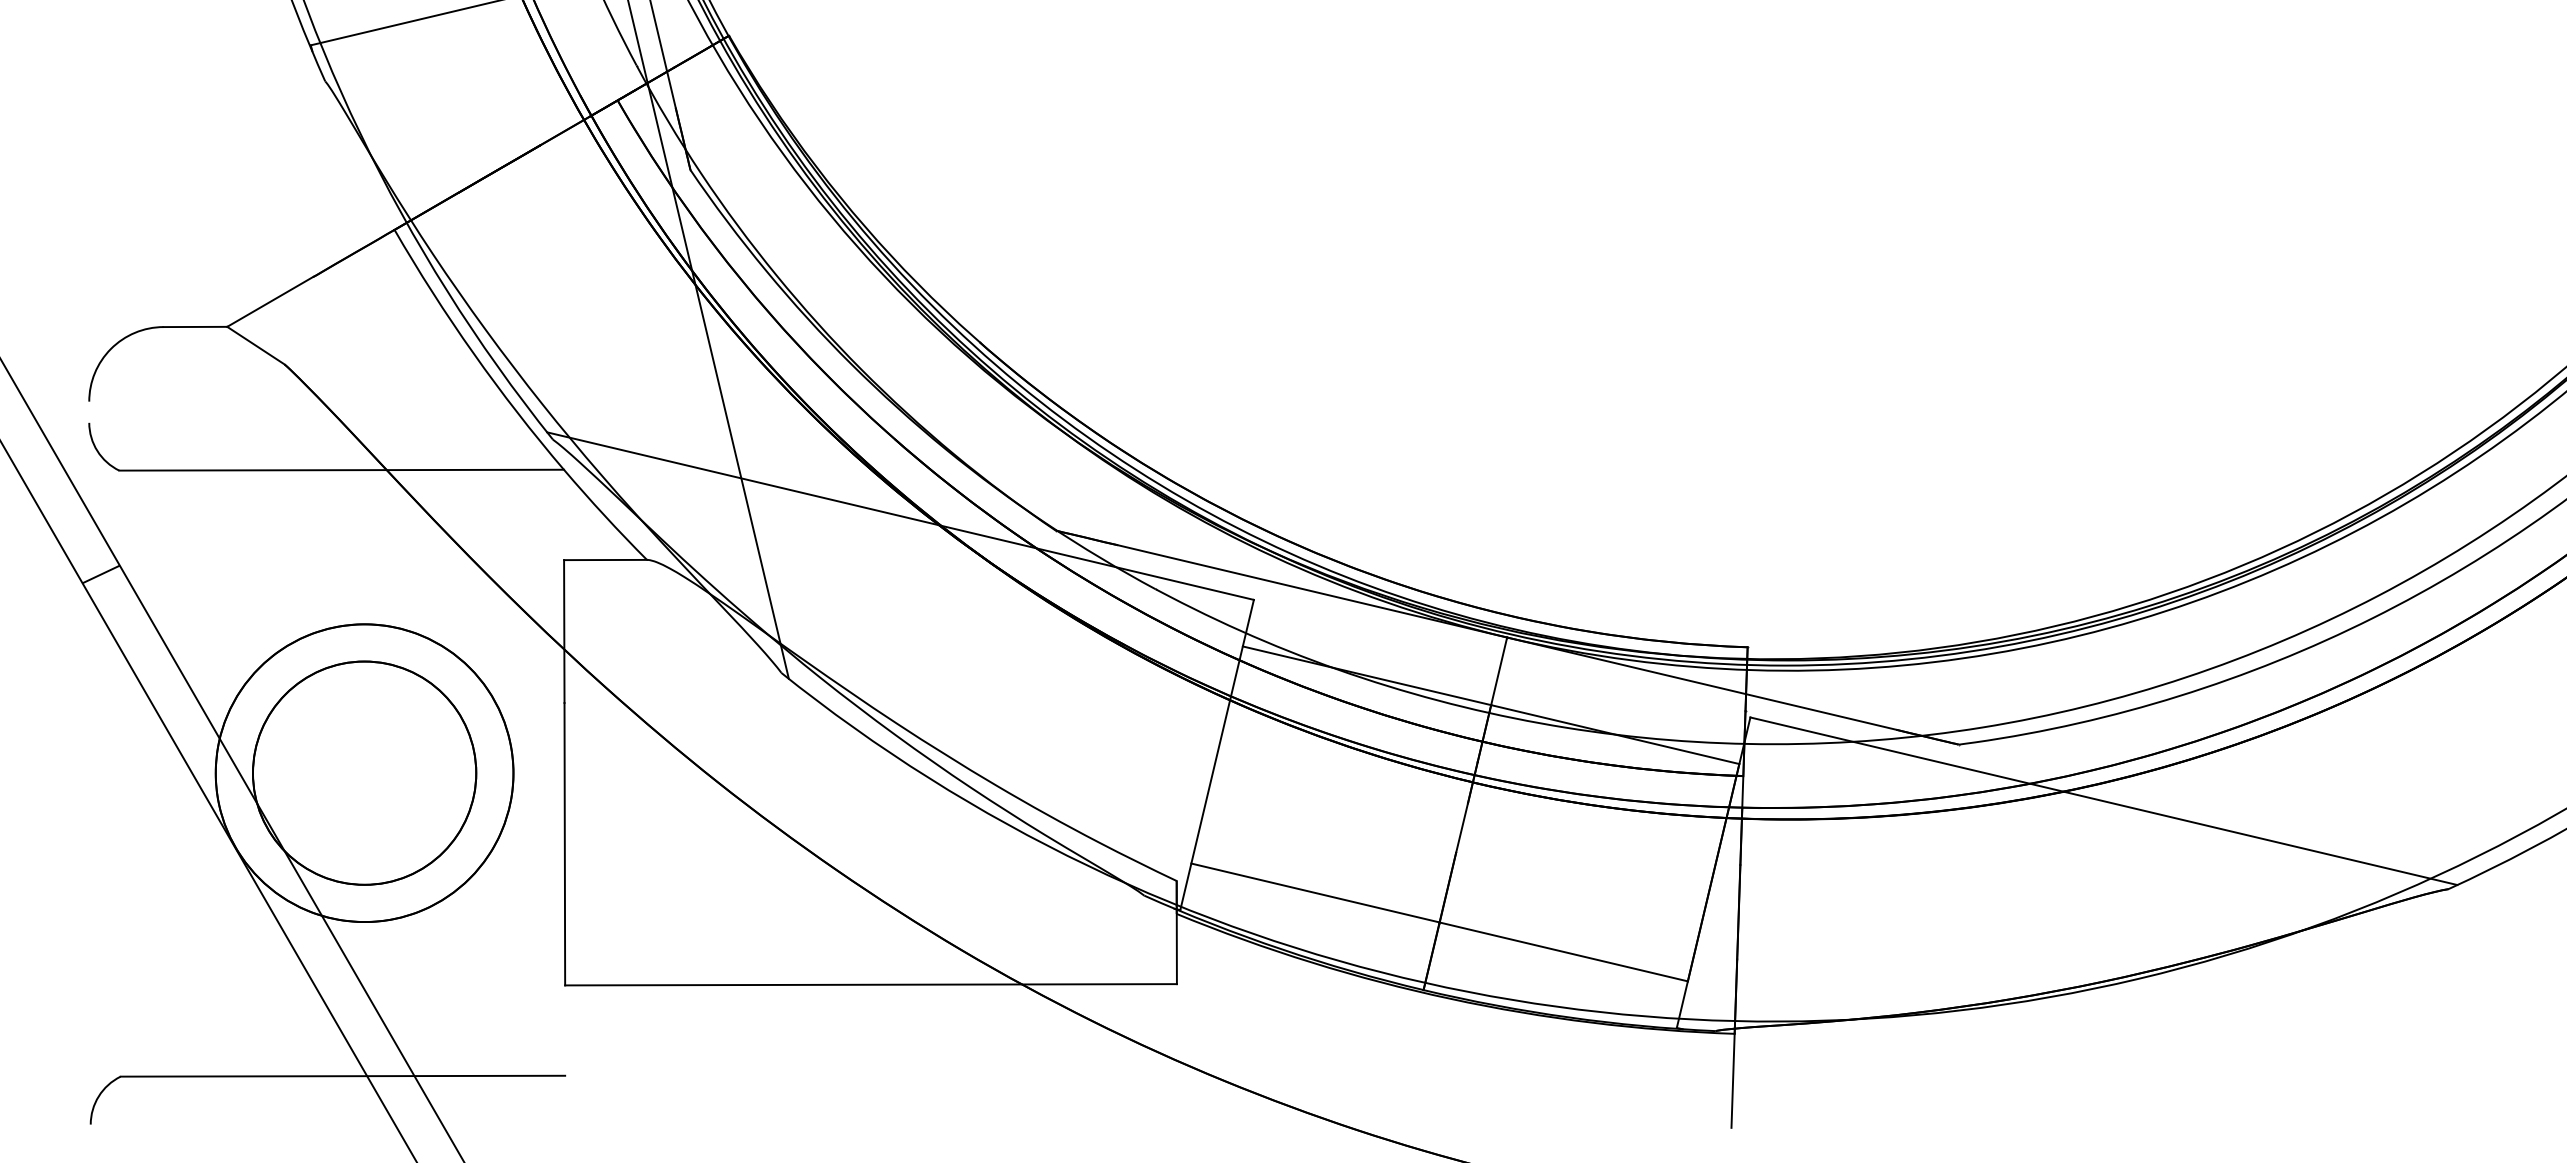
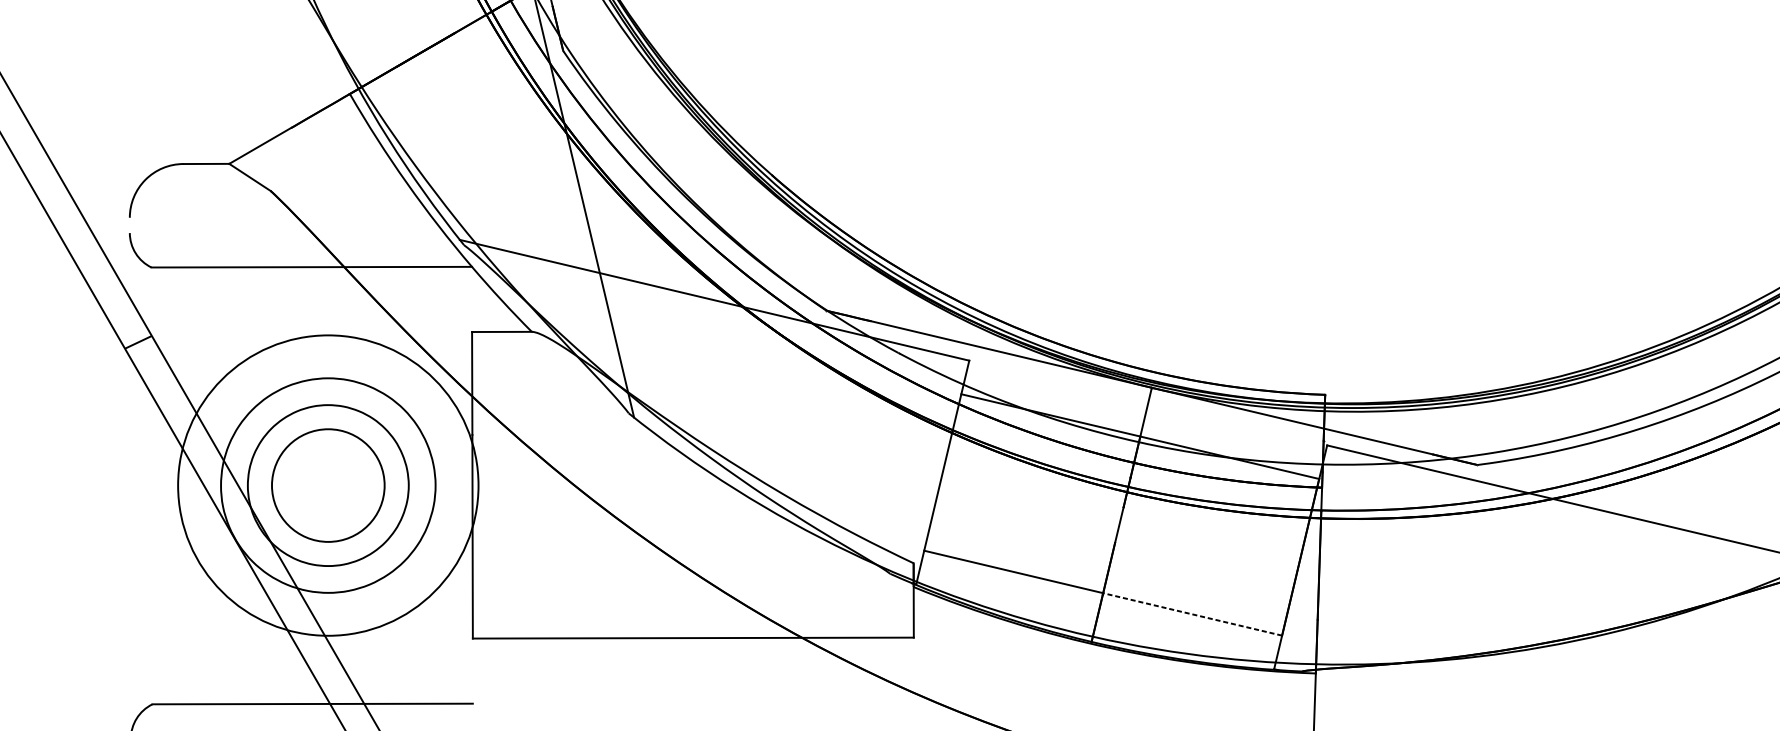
circle: (364, 772) -> (328, 485), size x0.7
circle: (364, 773) -> (328, 485), size x1.4
line: (1563, 951) -> (1192, 614), solid -> dashed

